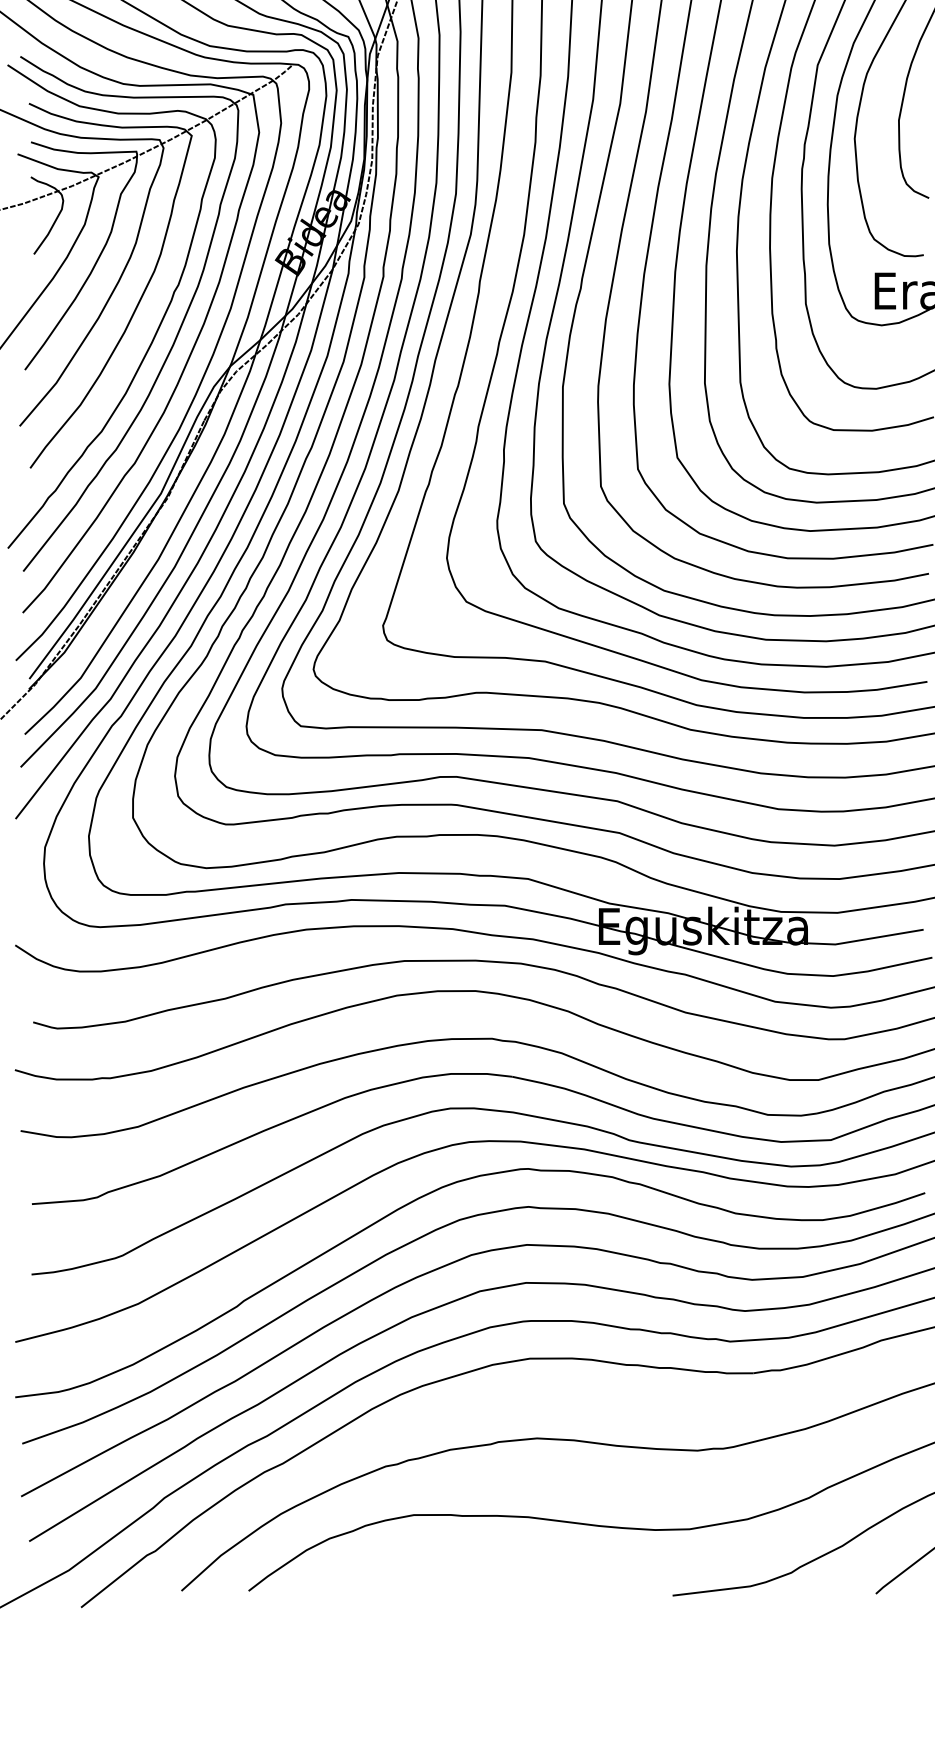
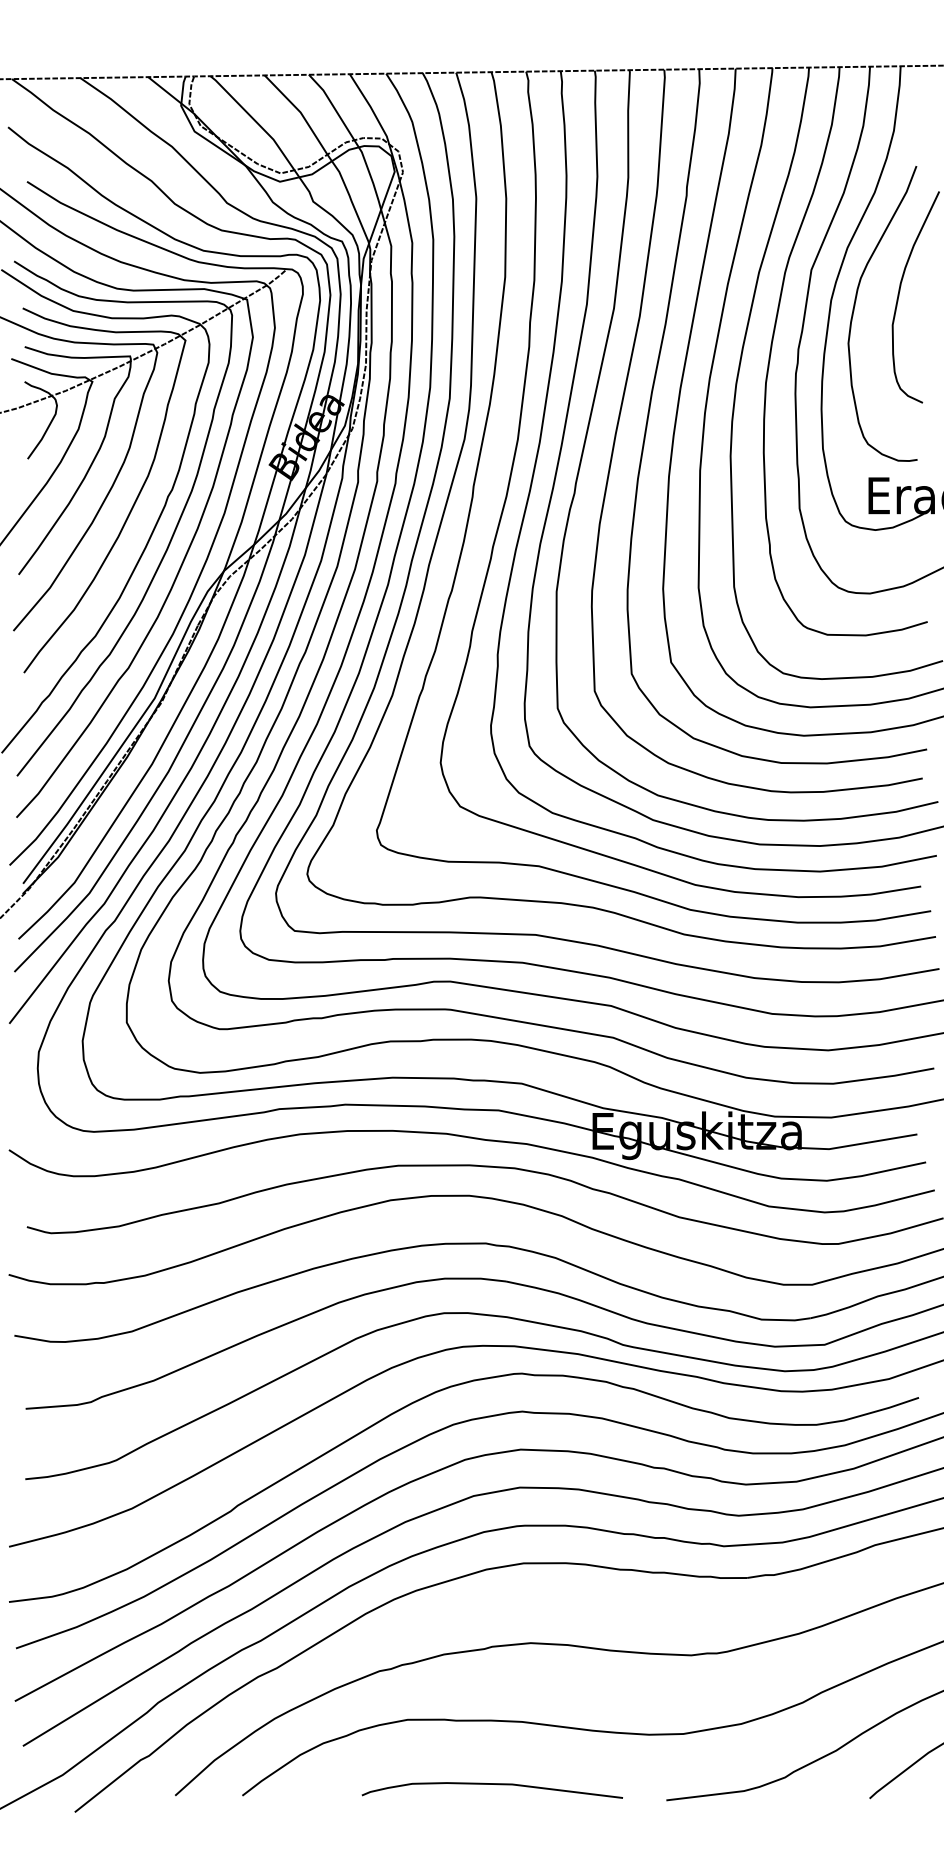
curve: (497, 1579) -> (491, 1784), added

